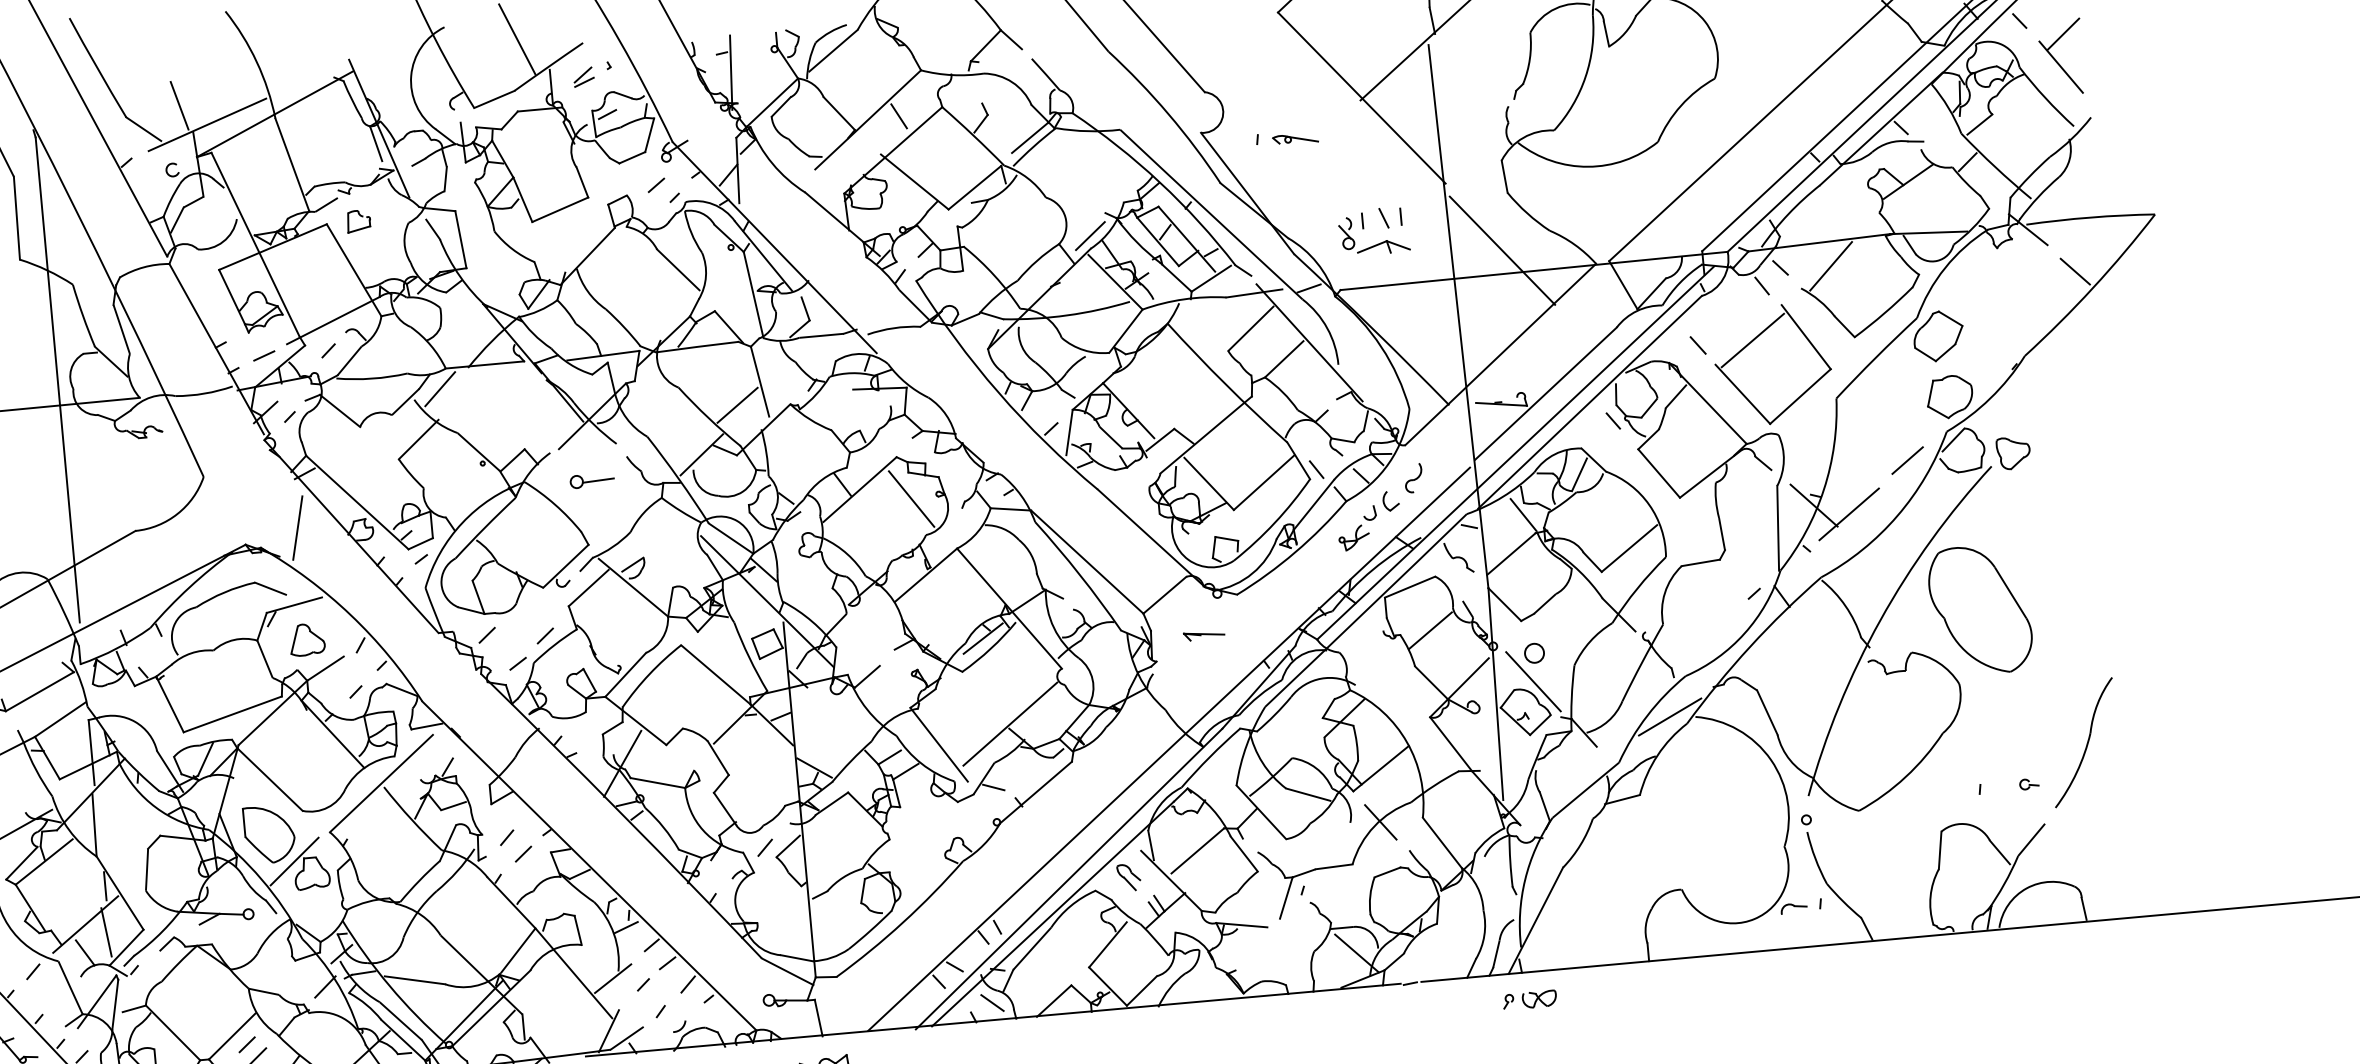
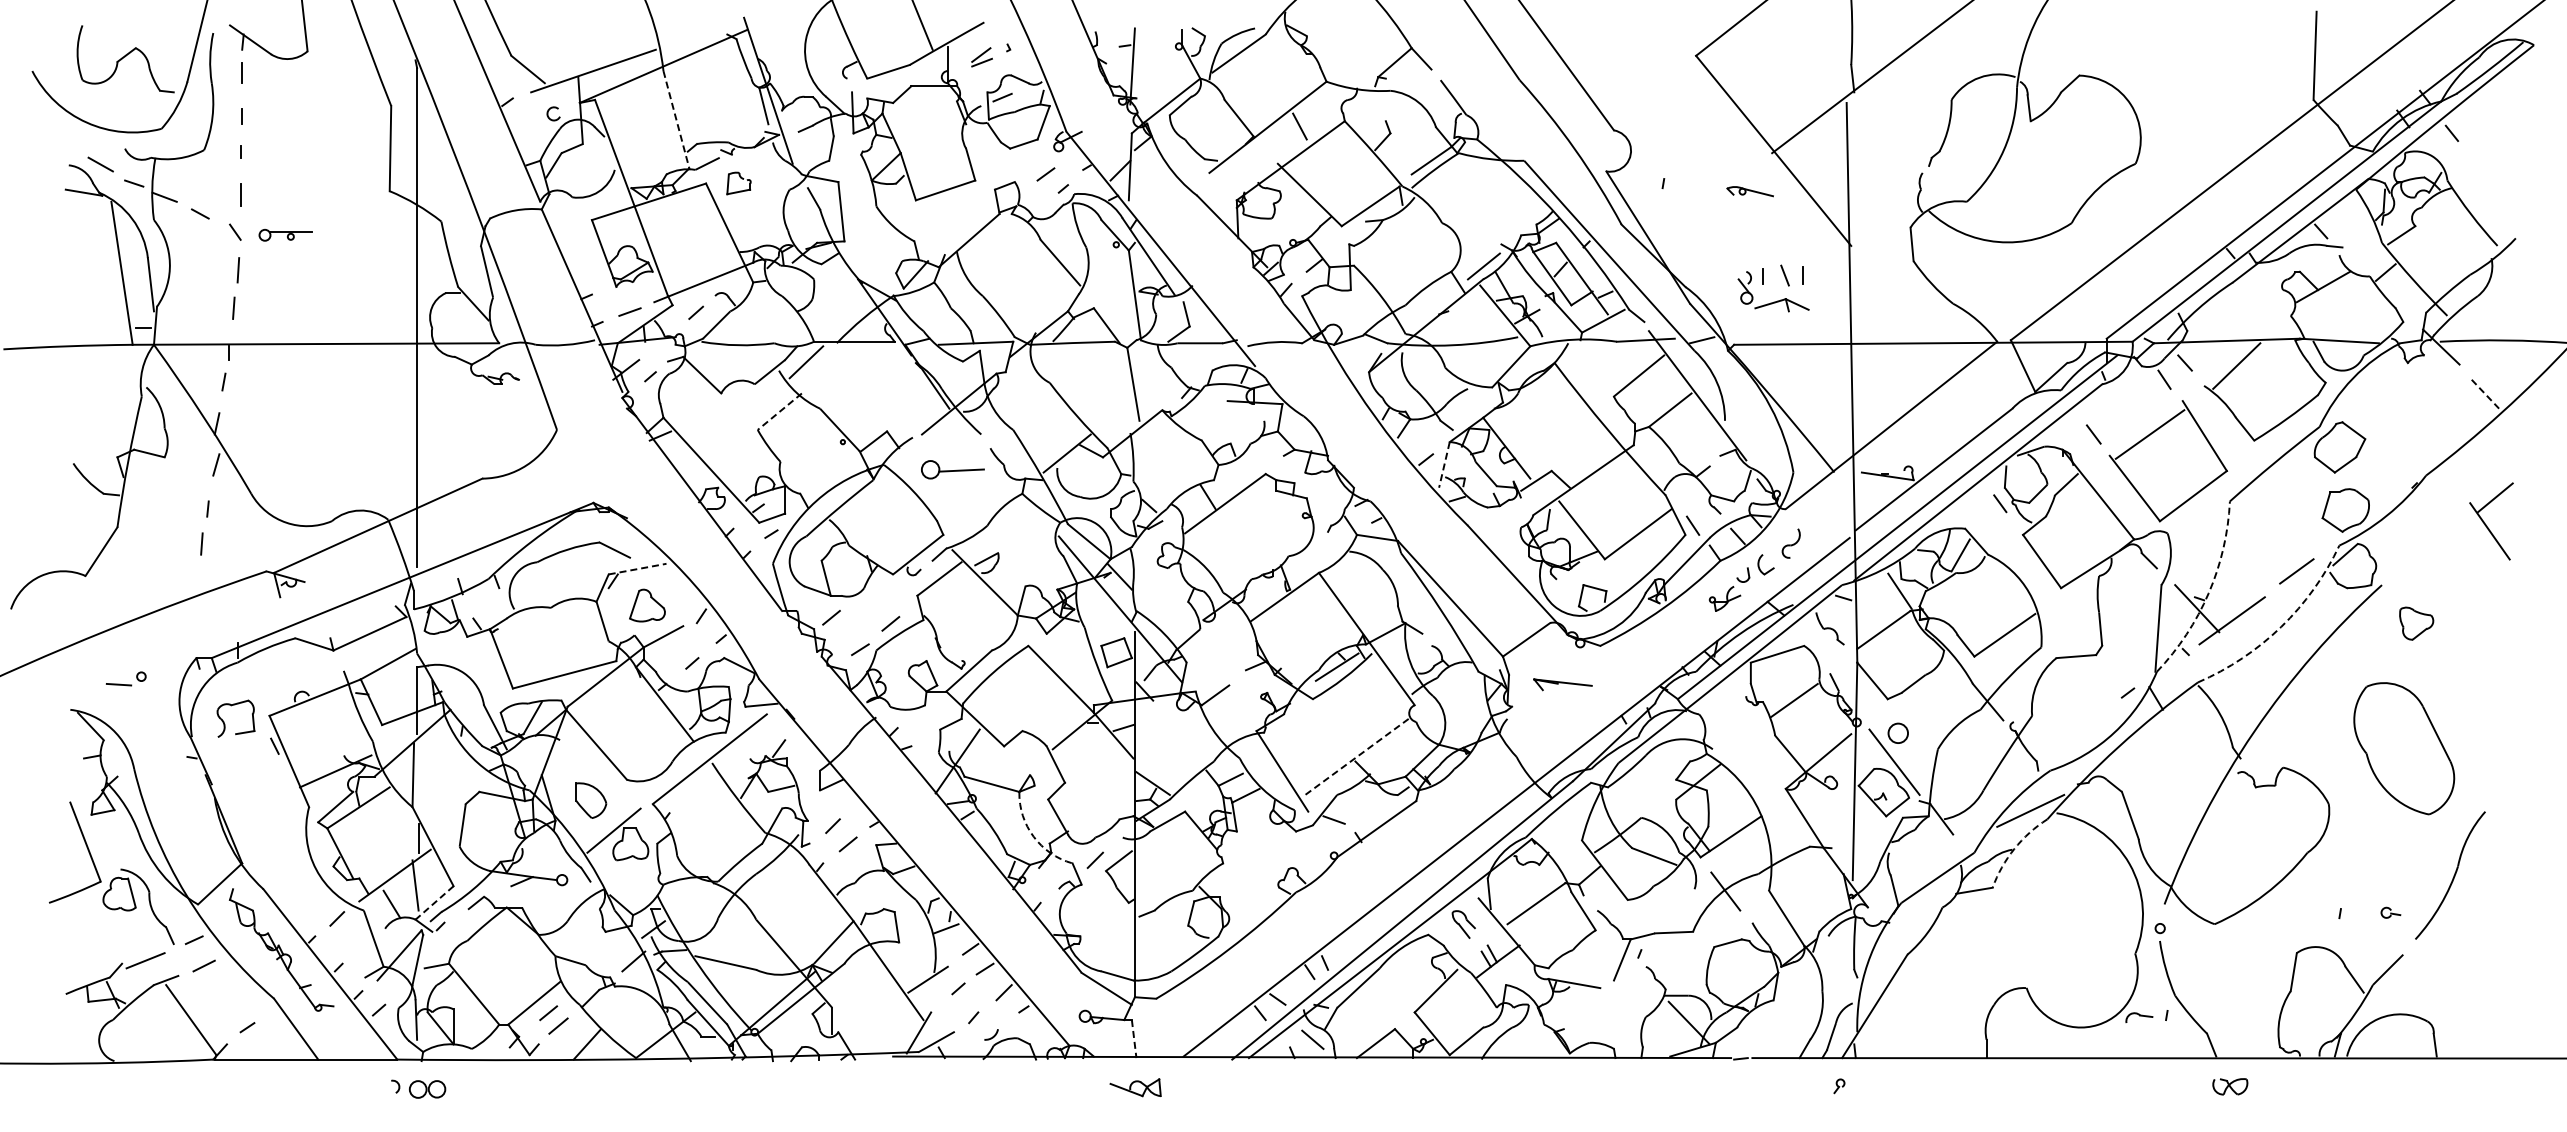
part: (2061, 57) -> (2491, 521), moved
line: (179, 105) -> (566, 48), removed
part: (1294, 139) -> (1749, 191), moved
line: (292, 165) -> (676, 120), solid -> dashed
line: (1502, 250) -> (1902, 319), removed
line: (2075, 271) -> (2485, 394), solid -> dashed
line: (737, 405) -> (1108, 406), removed
line: (1069, 433) -> (1444, 465), solid -> dashed
line: (418, 439) -> (779, 411), solid -> dashed
part: (2013, 453) -> (2416, 623), moved
part: (592, 480) -> (953, 469), size x1.4
arc: (1823, 489) -> (2208, 593), solid -> dashed
line: (910, 498) -> (1276, 517), removed
arc: (1897, 515) -> (2281, 626), solid -> dashed
line: (297, 527) -> (647, 490), removed
line: (295, 605) -> (638, 569), solid -> dashed
part: (1980, 609) -> (2404, 748), moved
part: (1203, 635) -> (1562, 684), size x1.4
line: (1009, 724) -> (1356, 757), solid -> dashed
arc: (1657, 754) -> (2014, 848), solid -> dashed
arc: (702, 830) -> (1033, 836), solid -> dashed
part: (270, 834) -> (591, 800), size x0.6
line: (126, 948) -> (434, 903), solid -> dashed
part: (1539, 998) -> (2230, 1086), moved
line: (819, 1018) -> (1134, 1039), solid -> dashed

